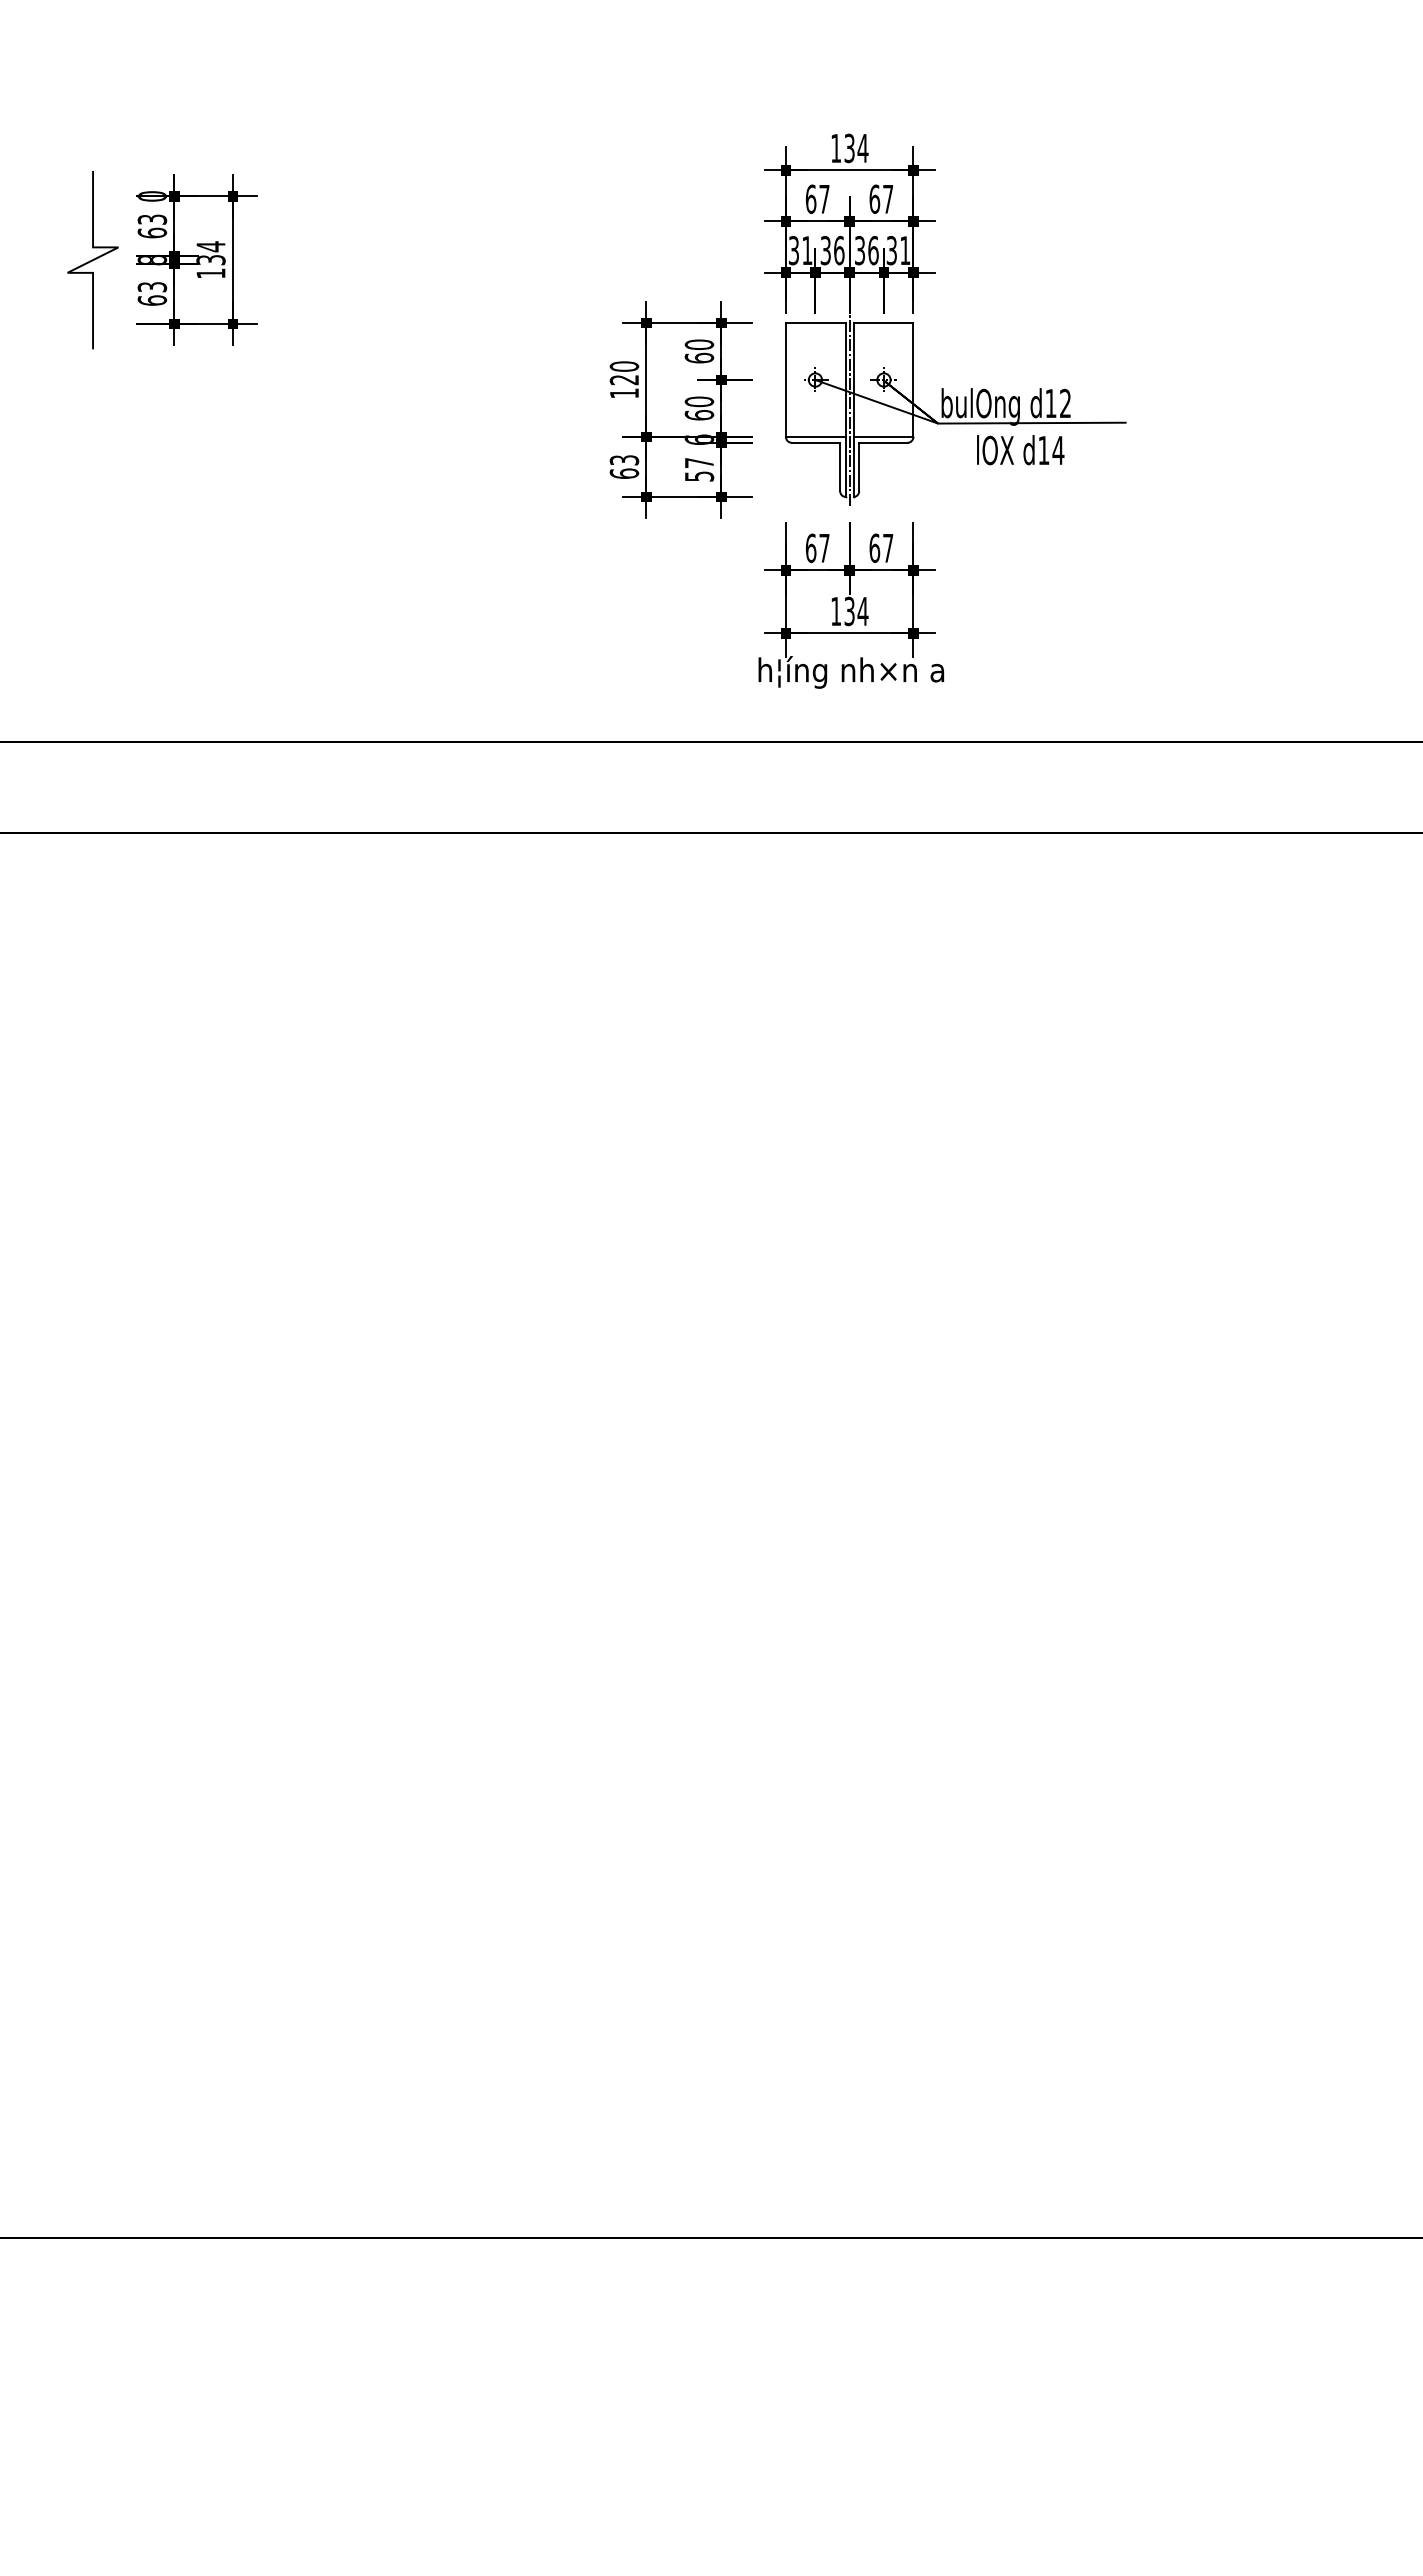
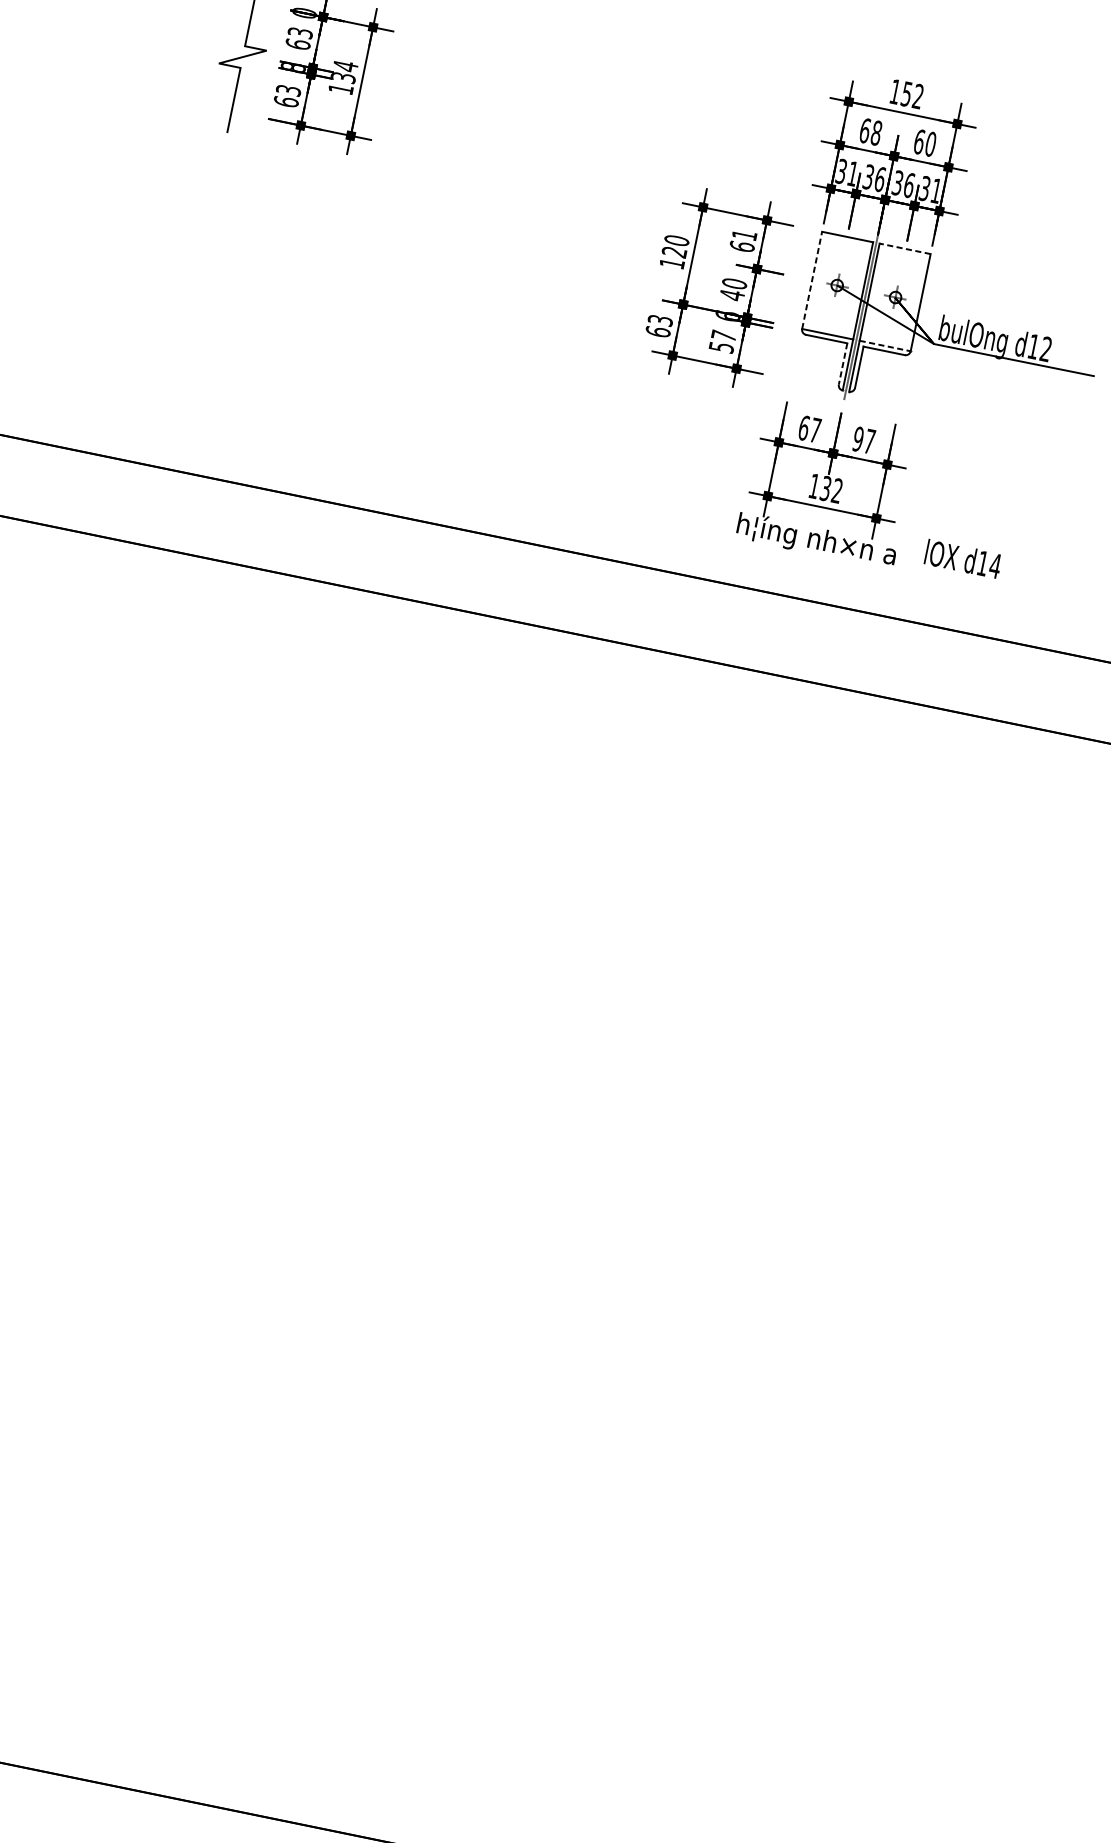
text: (856, 147) -> (912, 94), 134 -> 152
text: (824, 198) -> (876, 132), 67 -> 68
text: (888, 198) -> (931, 143), 67 -> 60
line: (883, 323) -> (905, 249), solid -> dashed
text: (699, 344) -> (744, 235), 60 -> 61
line: (786, 379) -> (812, 280), solid -> dashed
text: (699, 414) -> (732, 294), 60 -> 40
line: (883, 437) -> (885, 346), solid -> dashed
text: (1020, 450) -> (963, 559), moved
line: (840, 467) -> (843, 364), solid -> dashed
text: (874, 548) -> (858, 439), 67 -> 97
text: (862, 610) -> (837, 490), 134 -> 132

